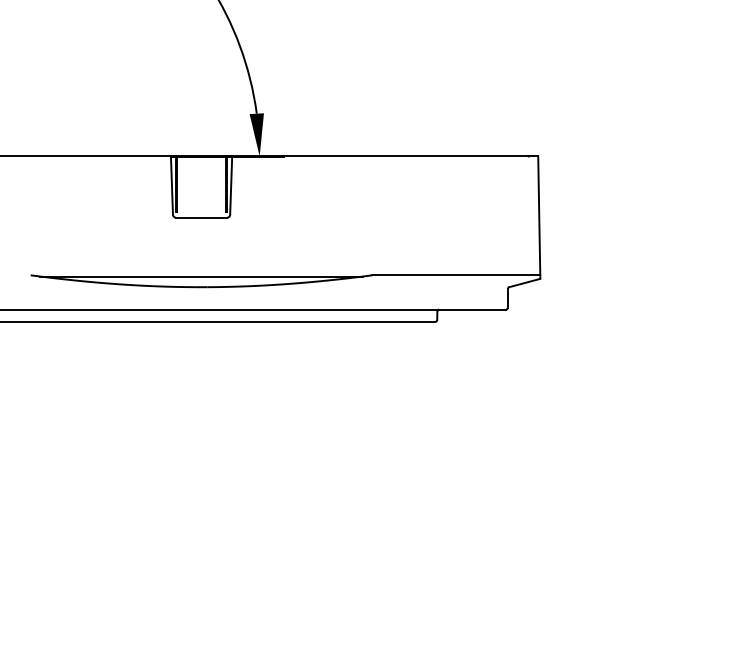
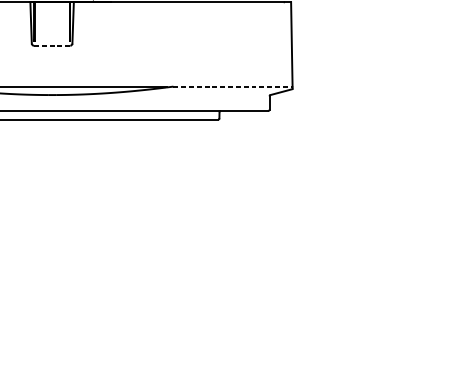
line: (201, 217) -> (52, 45), solid -> dashed
line: (456, 275) -> (233, 86), solid -> dashed

